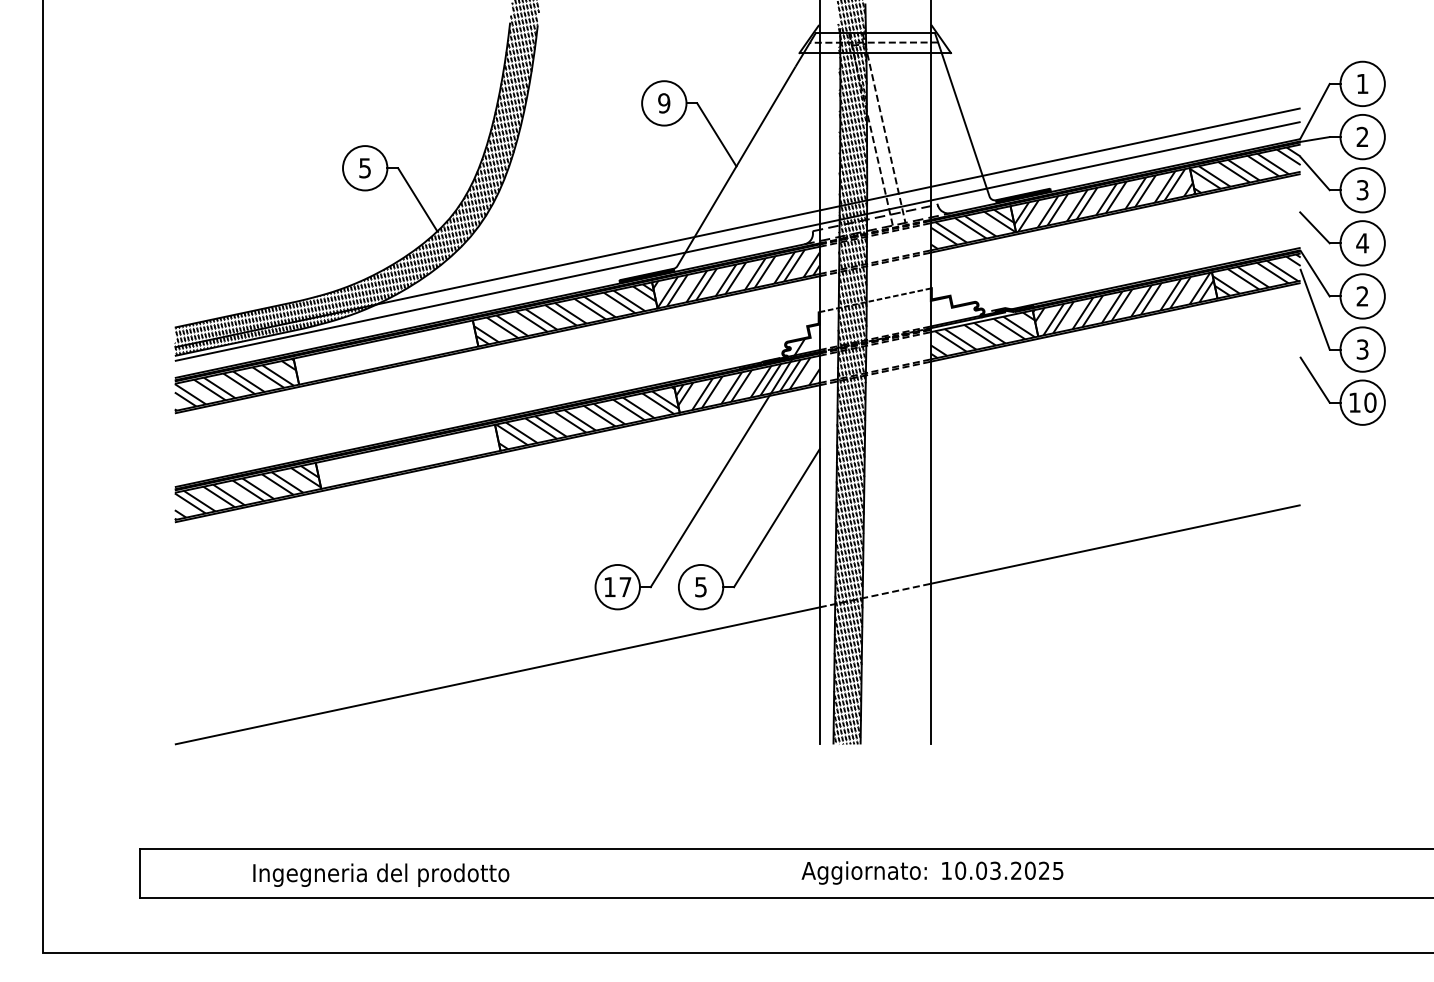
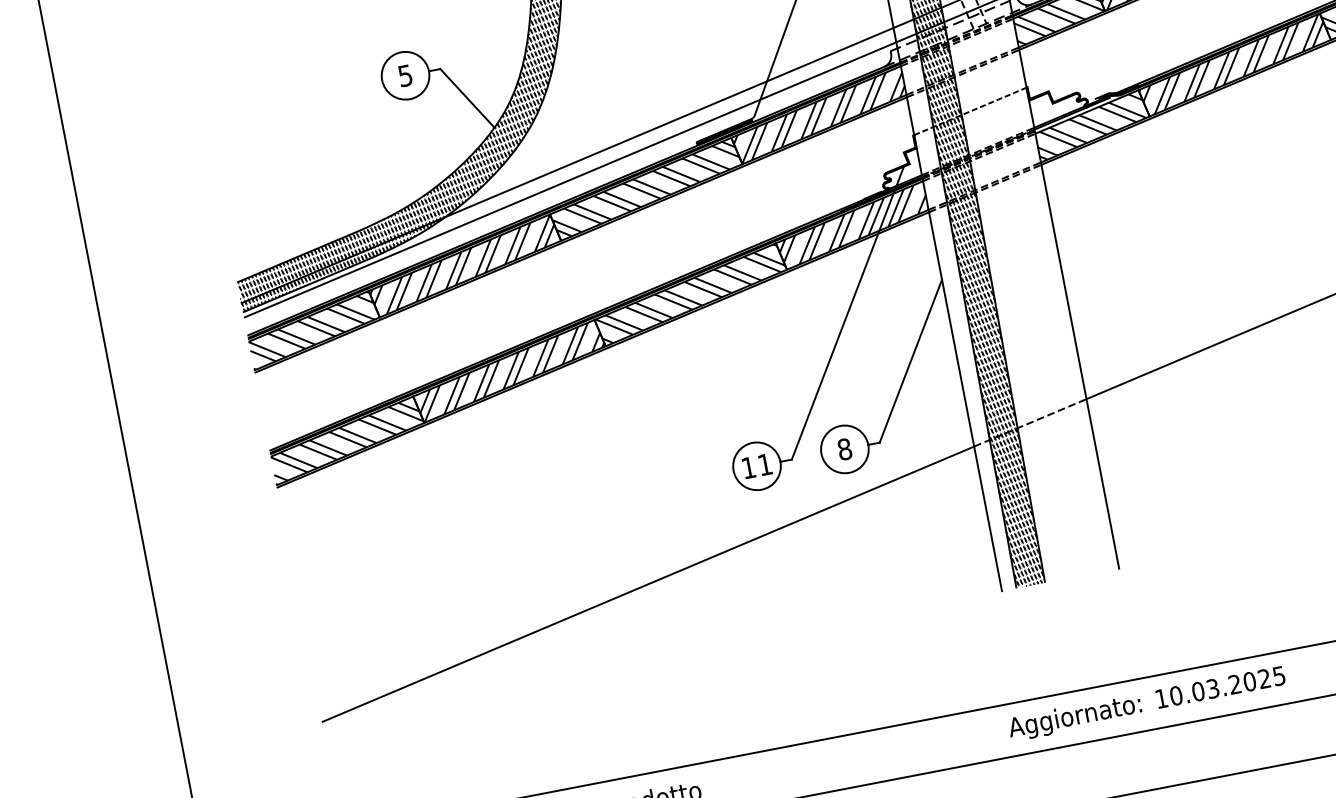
hatch: (384, 351) -> (463, 265), added
hatch: (409, 457) -> (511, 371), added
text: (625, 587) -> (765, 465), 17 -> 11
text: (701, 587) -> (845, 449), 5 -> 8

